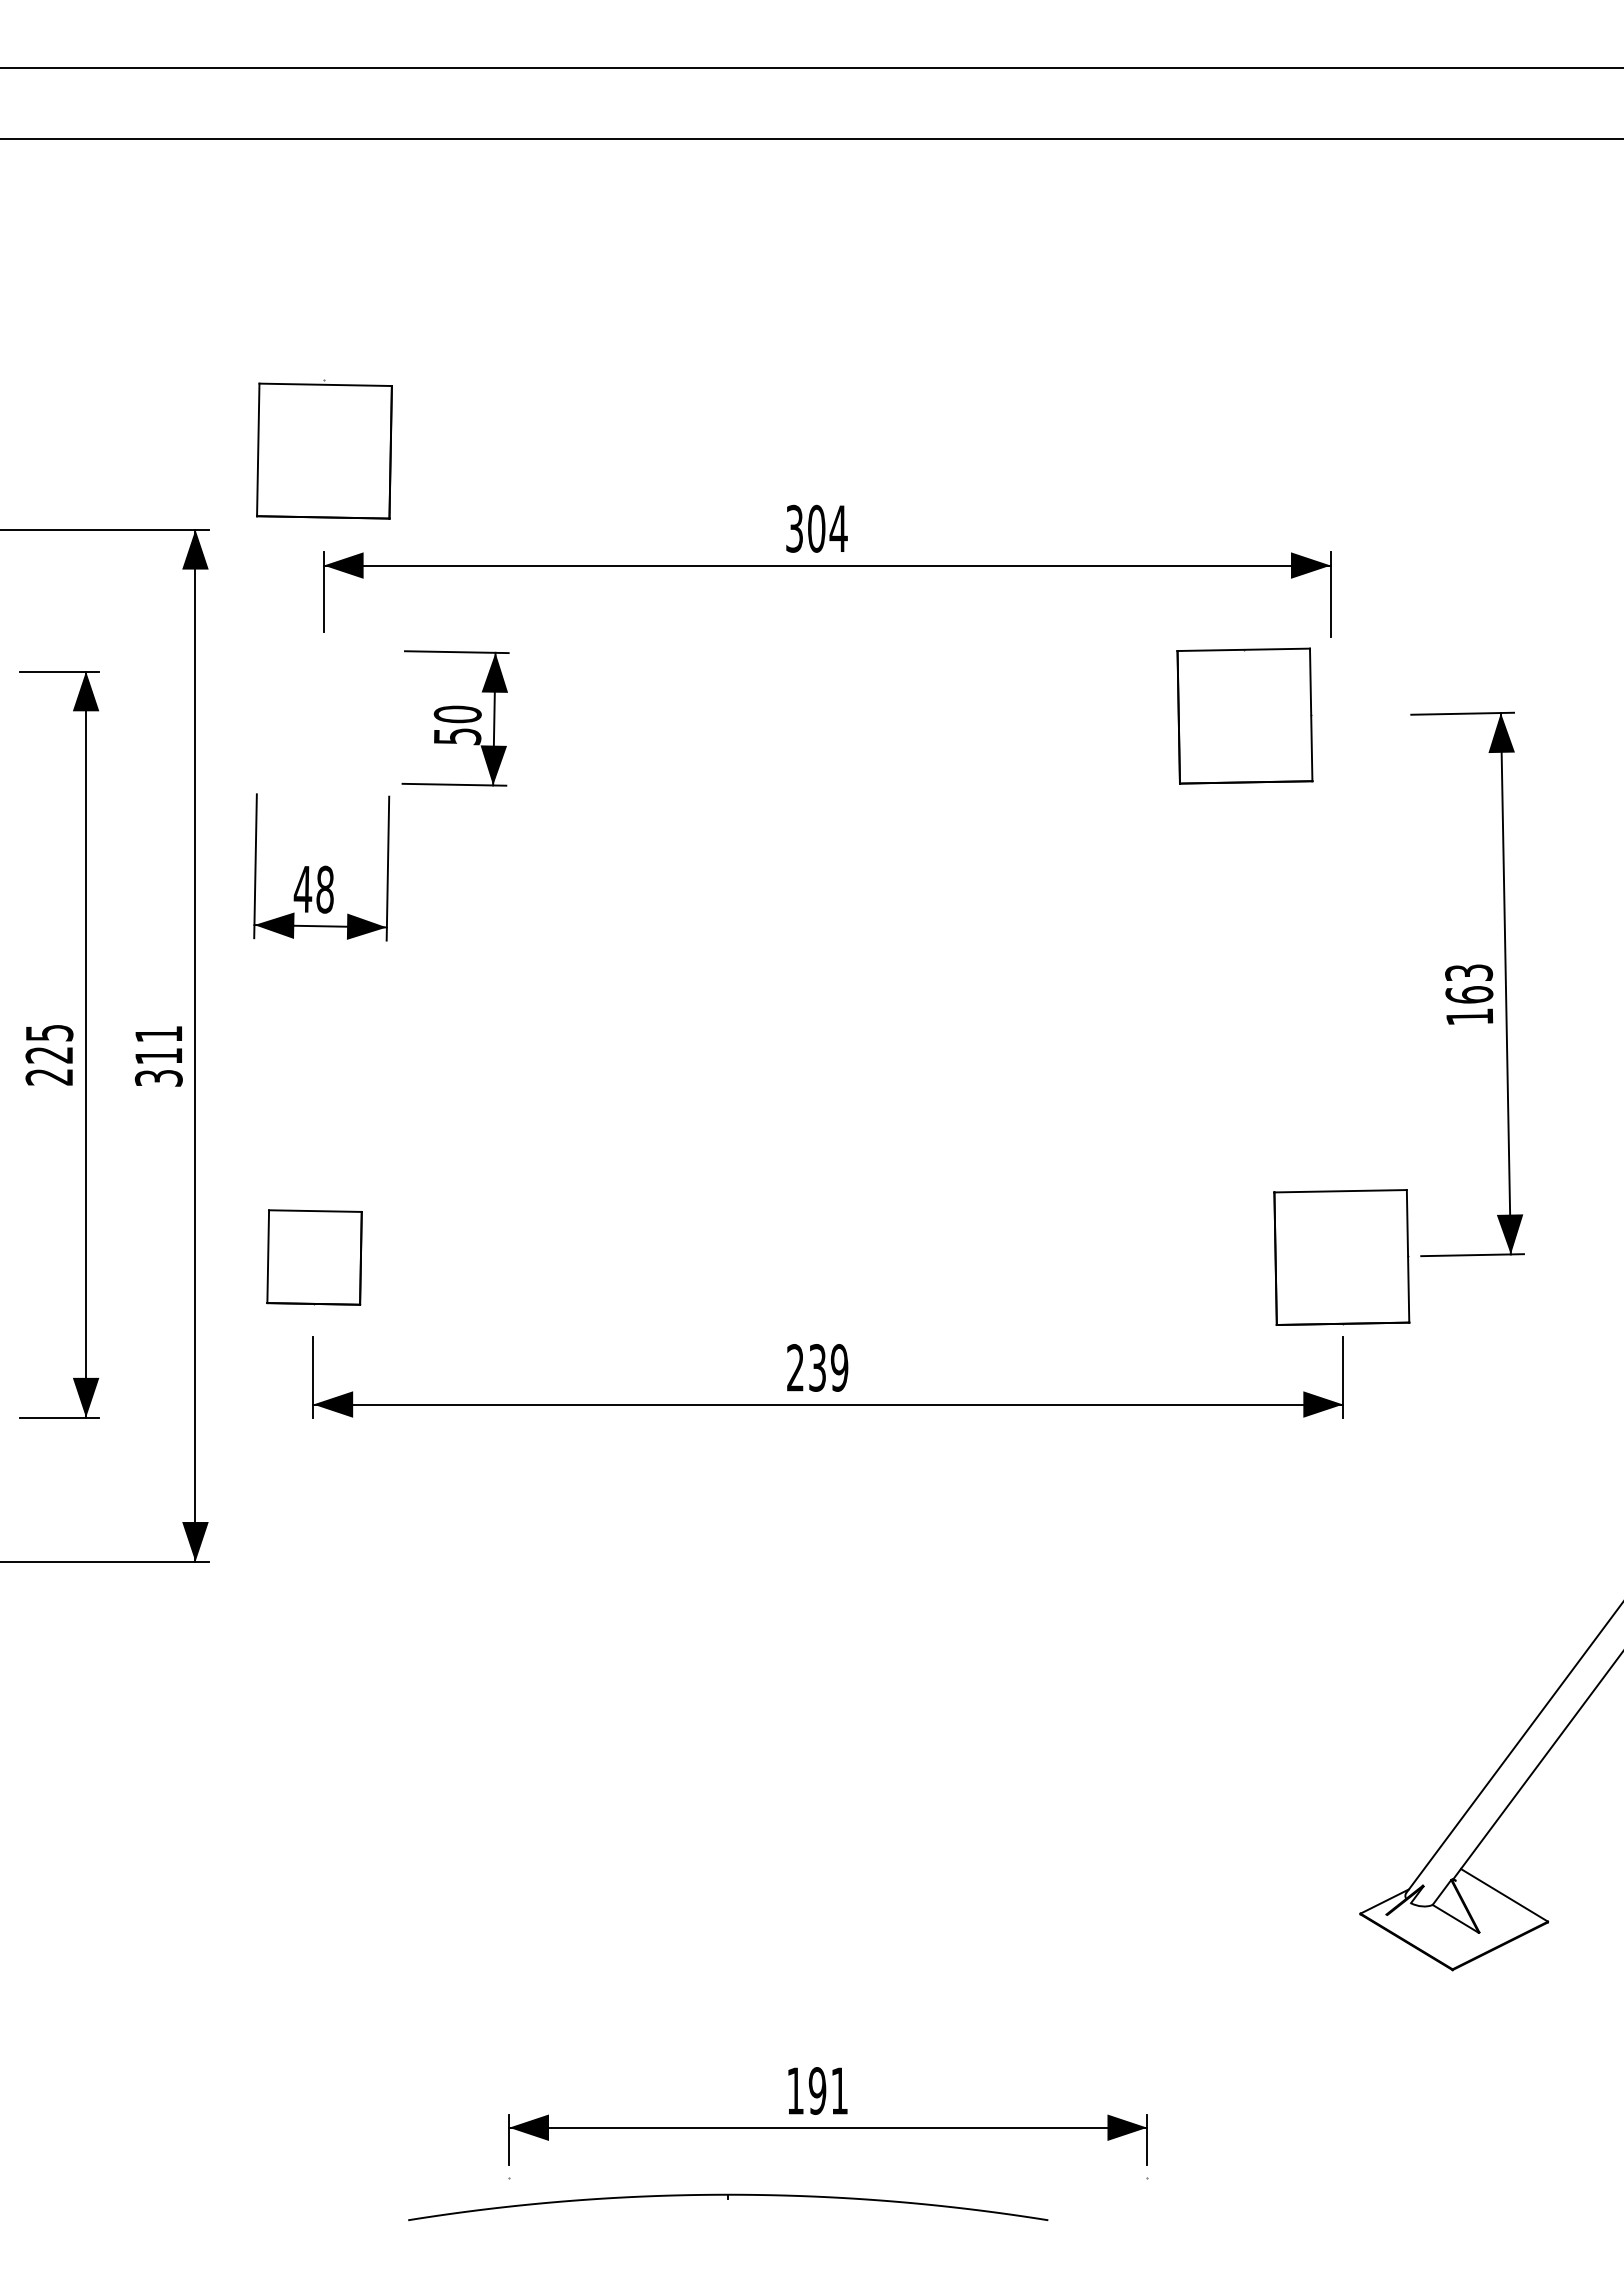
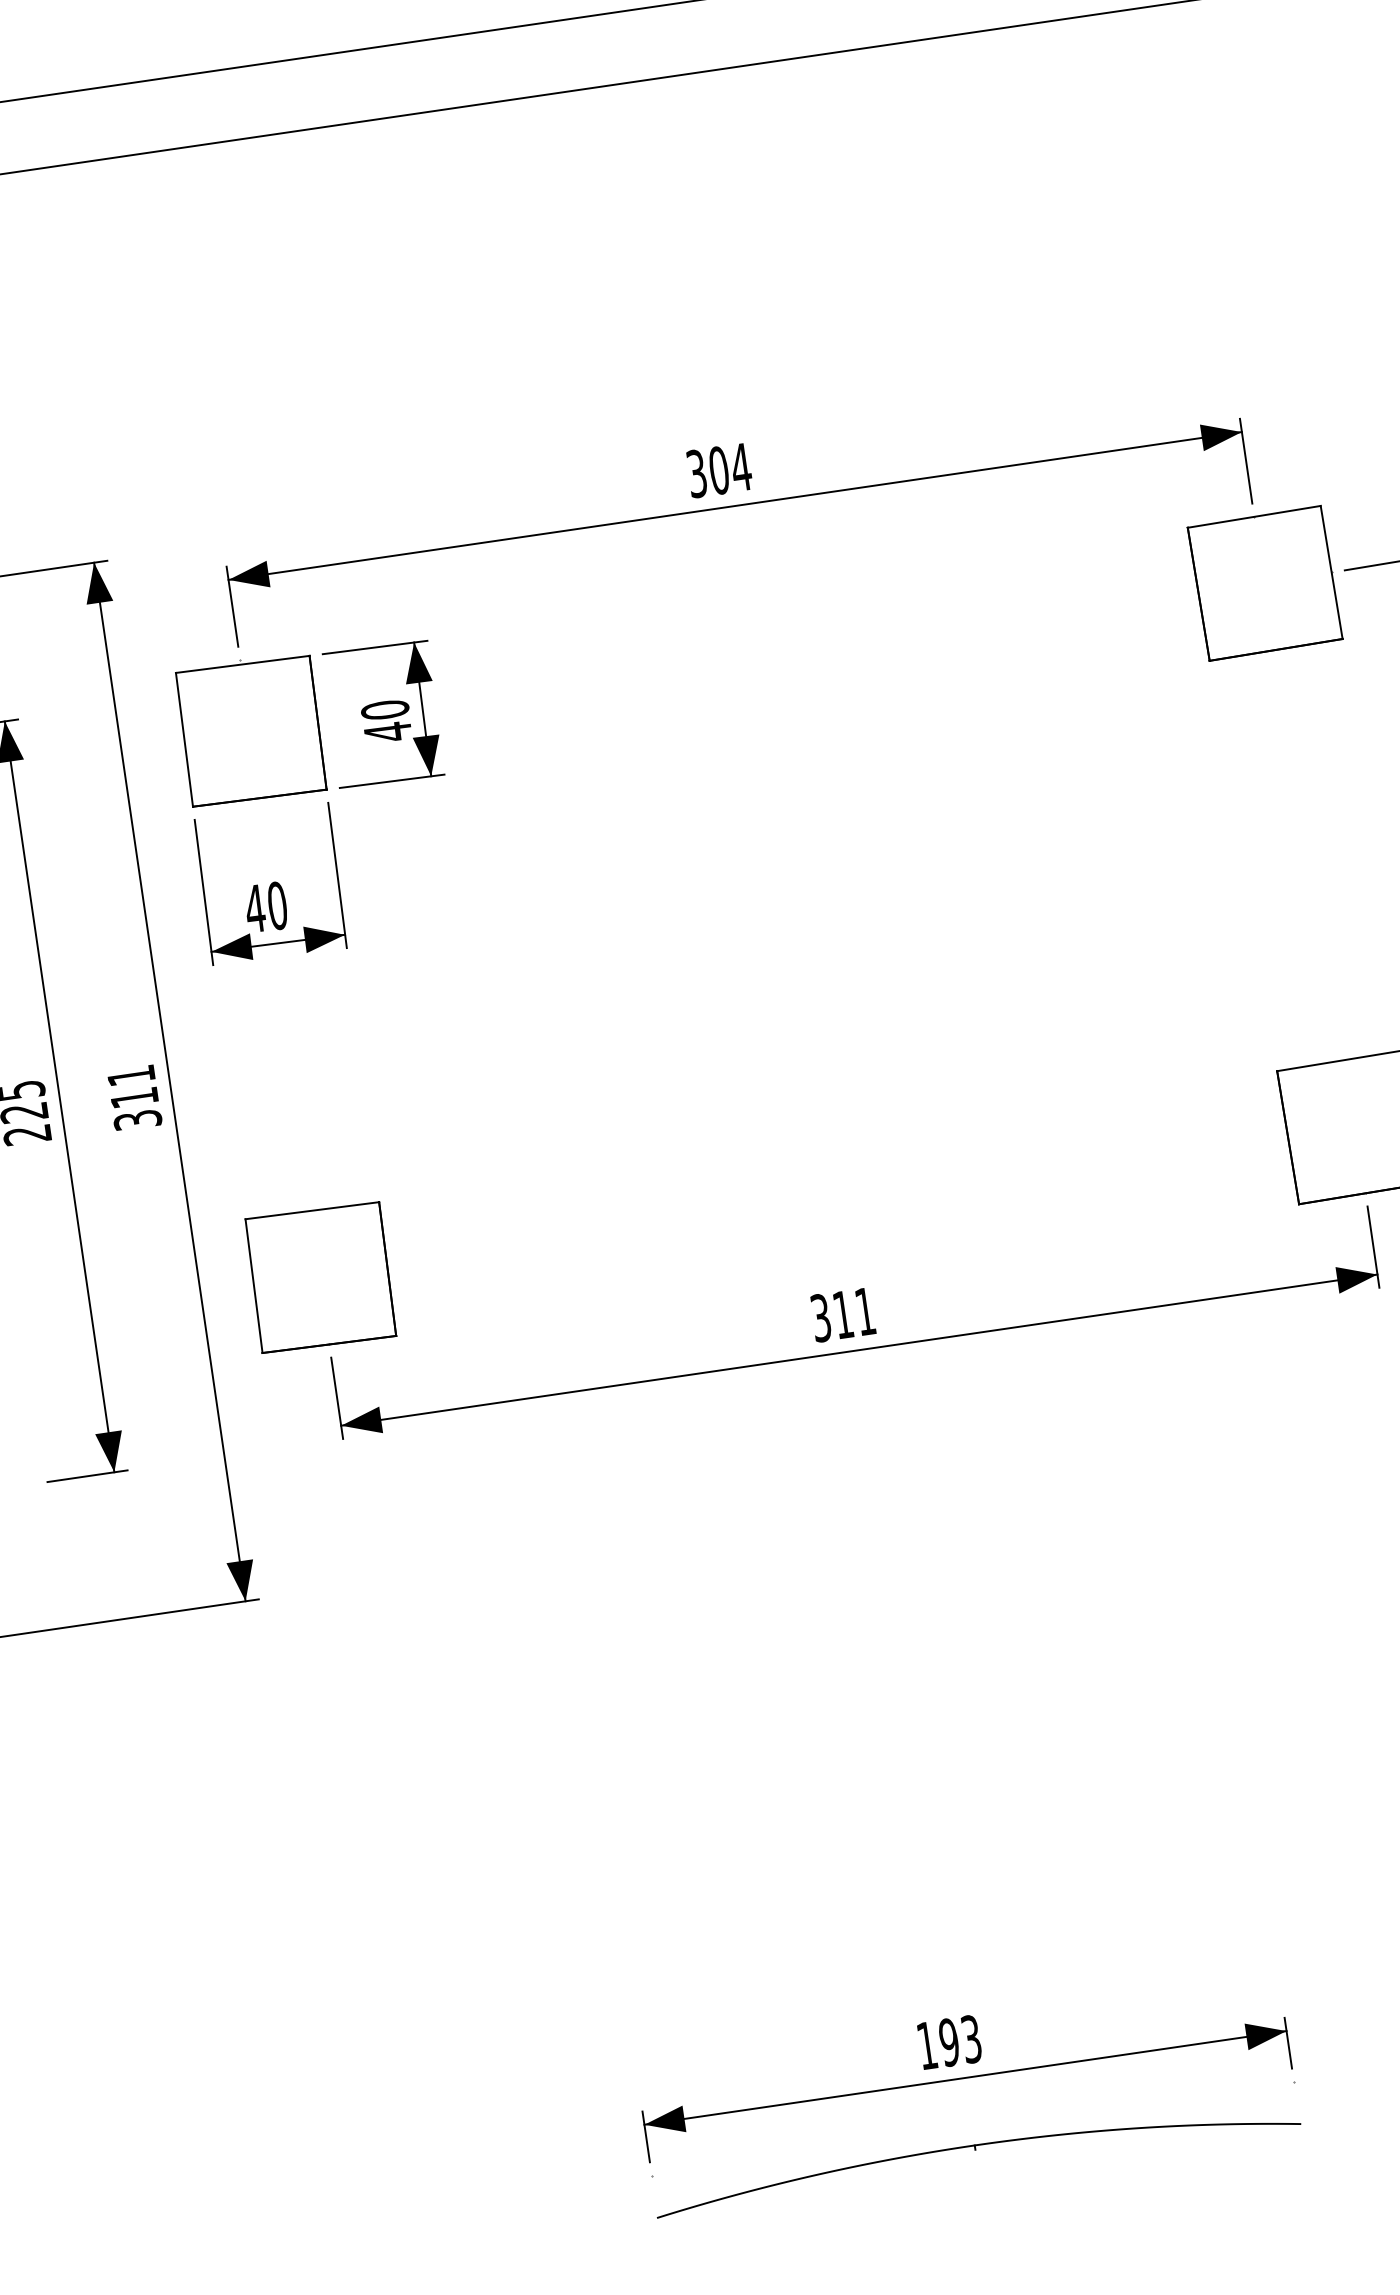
part: (324, 449) -> (251, 729), moved
part: (1244, 715) -> (1264, 582), moved
text: (457, 736) -> (388, 732), 50 -> 40
text: (324, 889) -> (276, 905), 48 -> 40
part: (314, 1257) -> (320, 1277), size x1.43
text: (817, 1367) -> (843, 1314), 239 -> 311
text: (839, 2090) -> (971, 2038), 191 -> 193
part: (728, 2199) -> (976, 2150), moved

